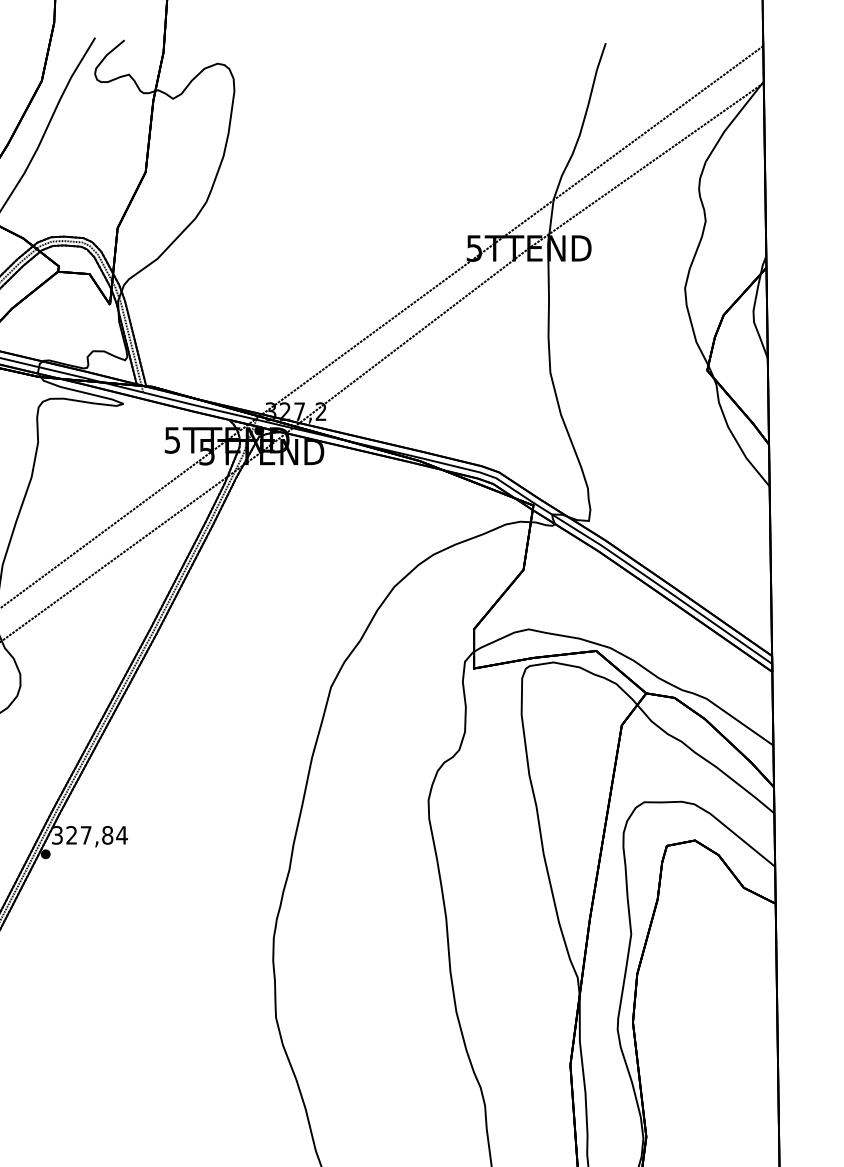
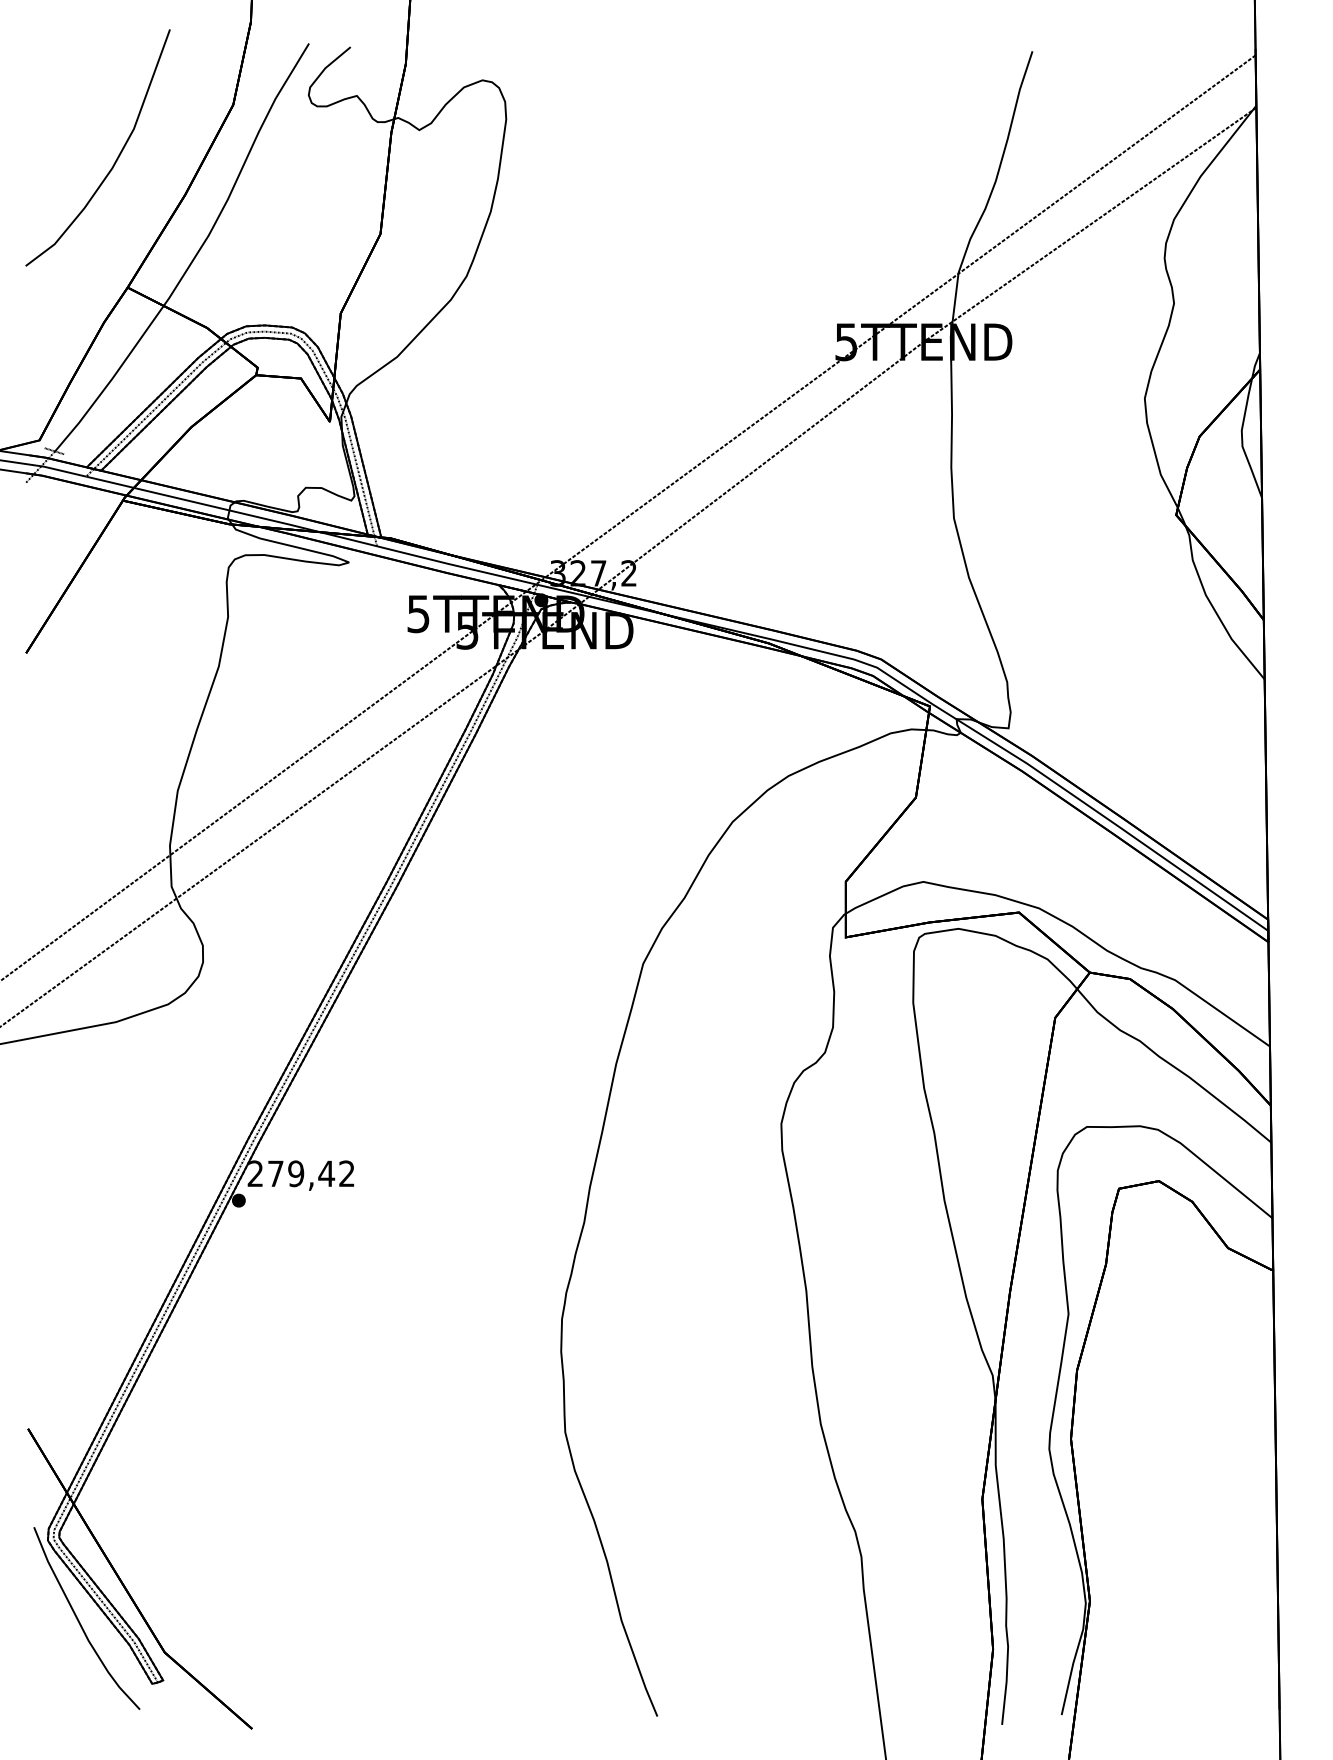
text: (89, 835) -> (301, 1173), 327,84 -> 279,42

